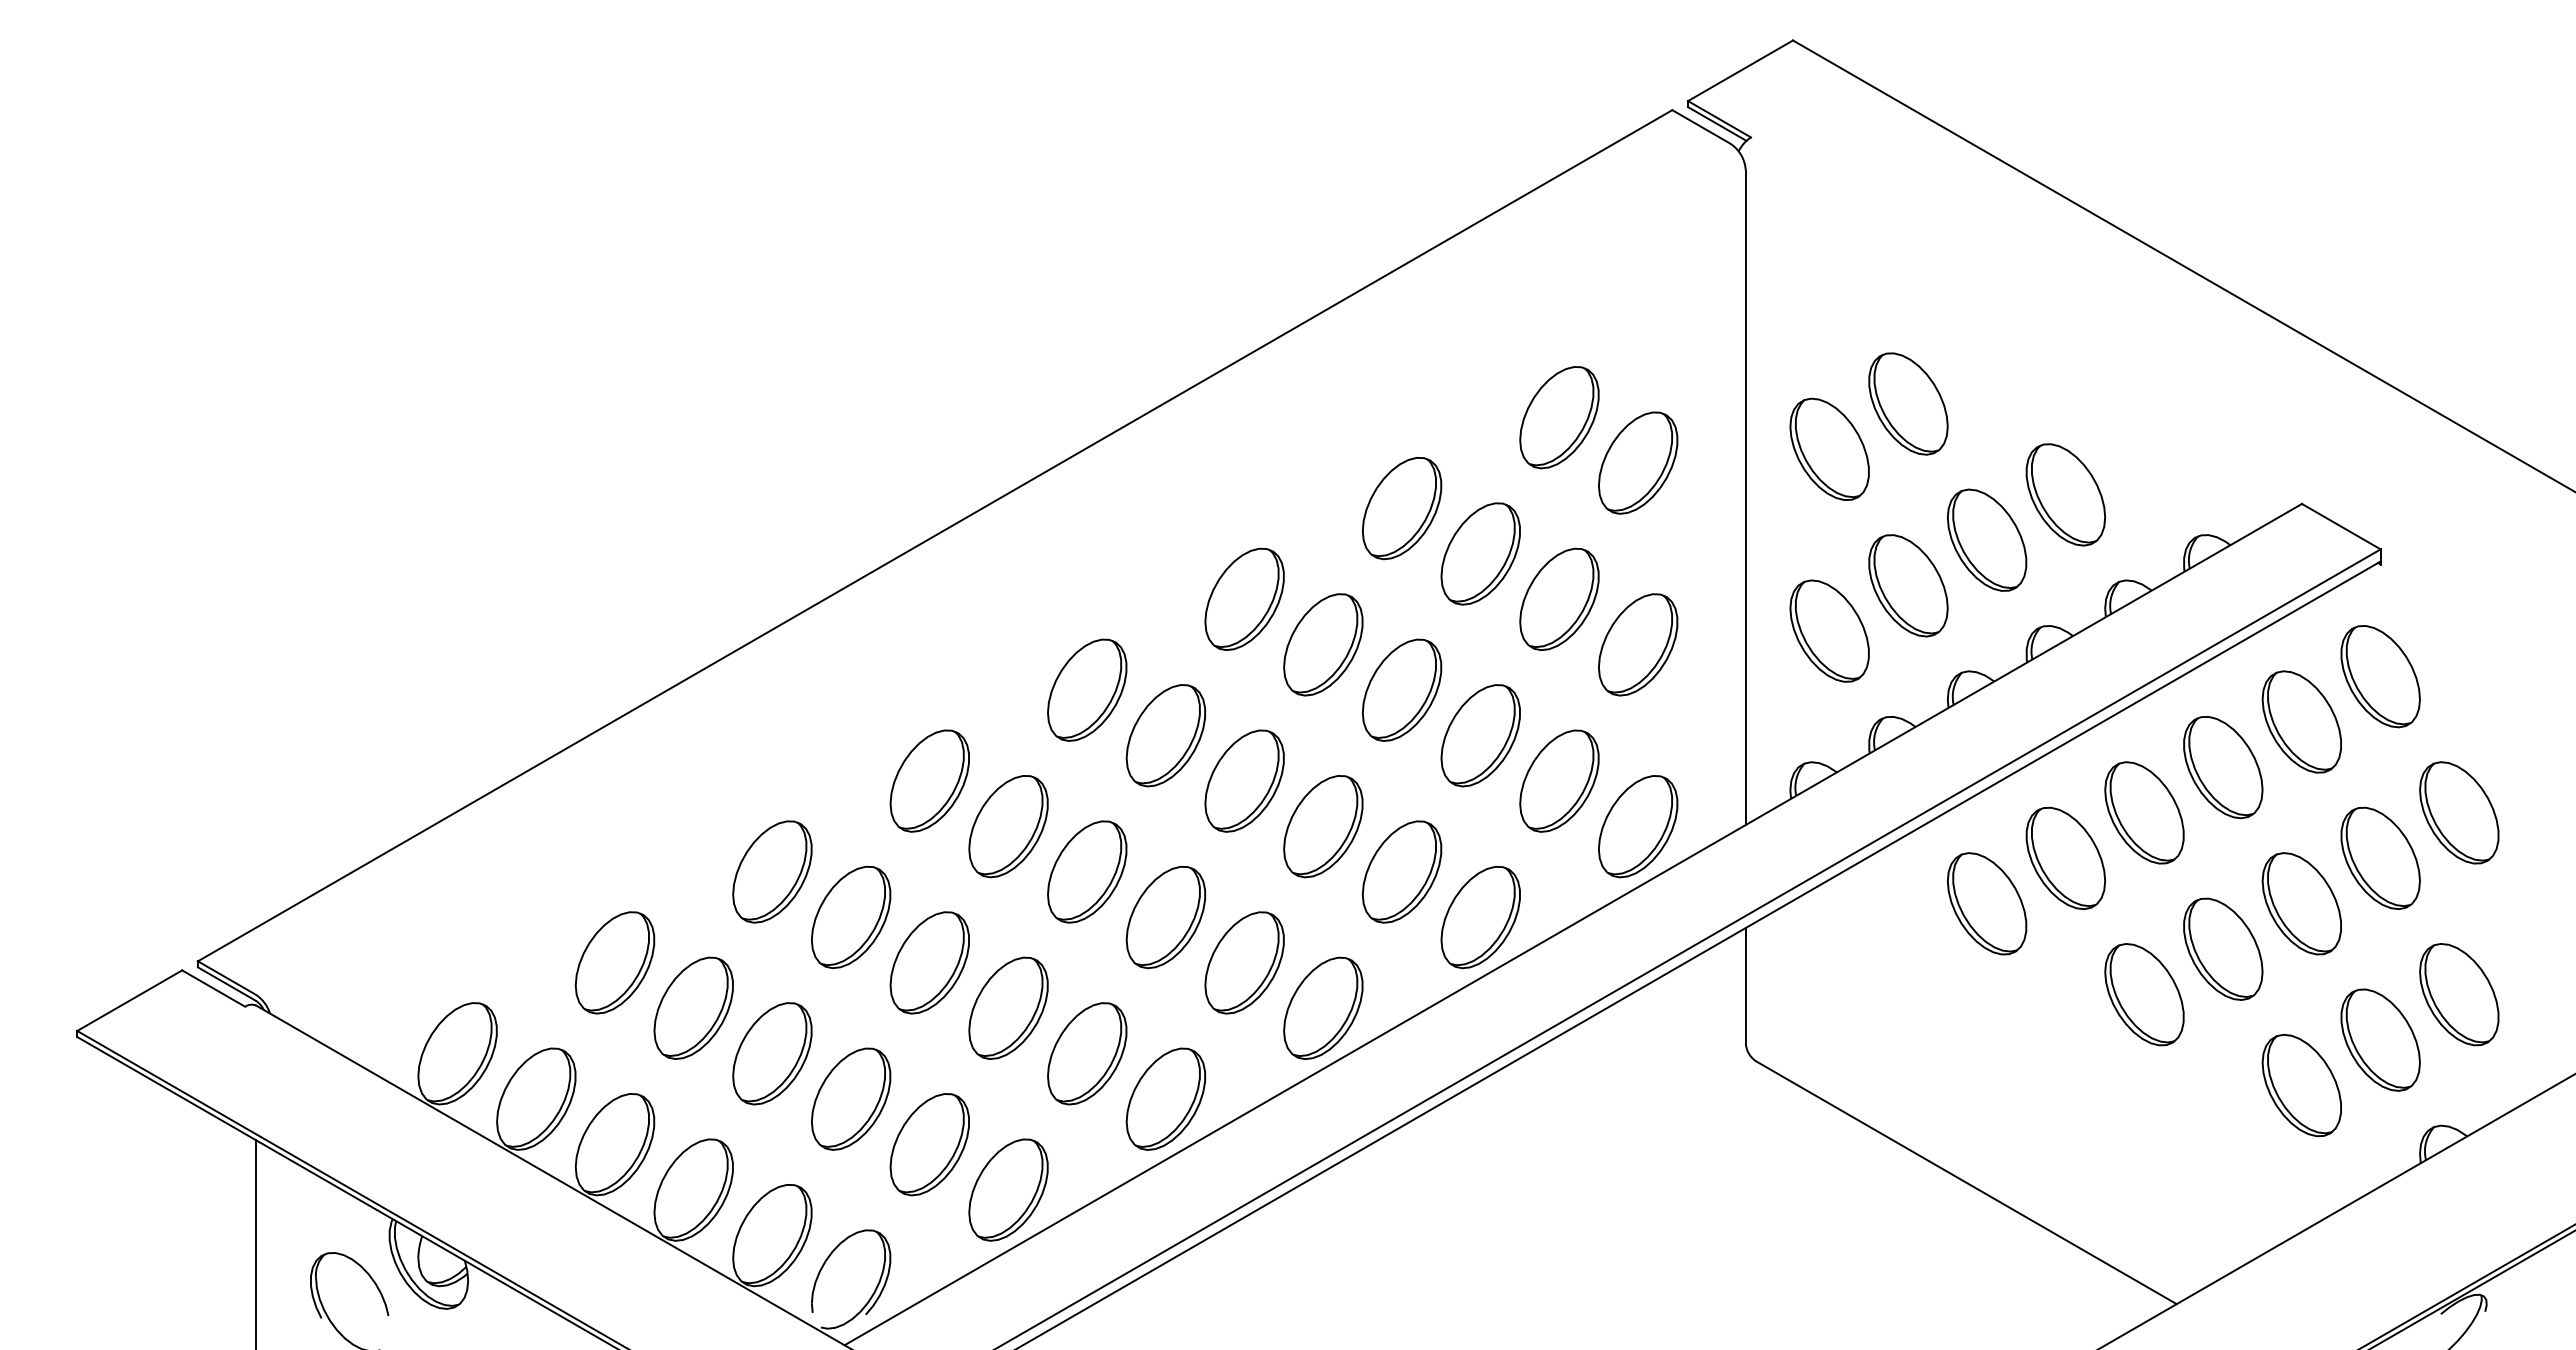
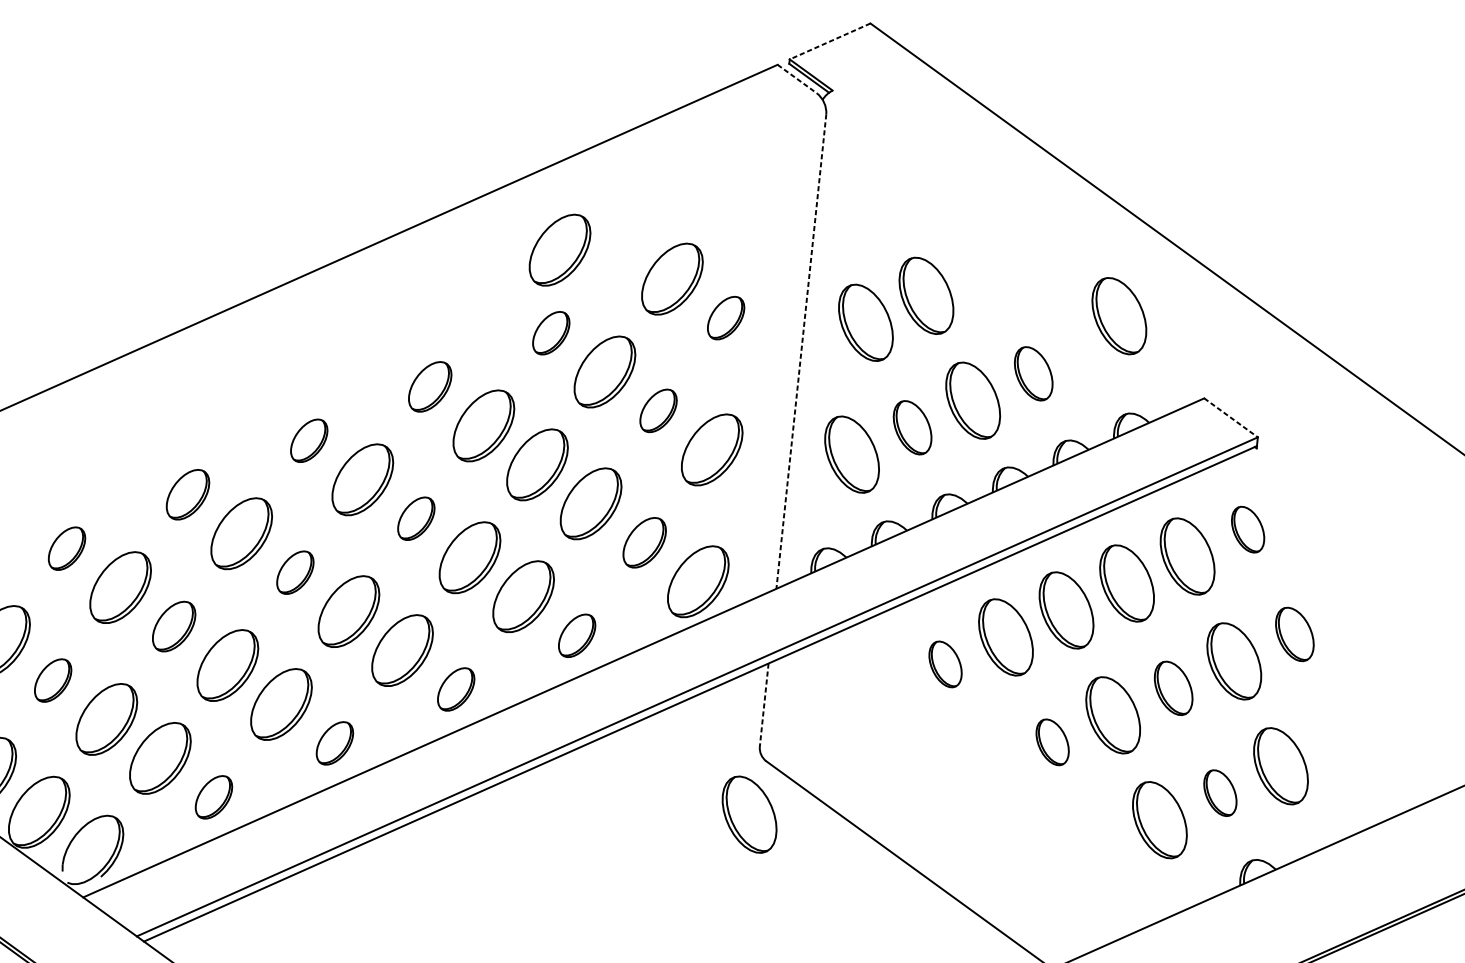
line: (1740, 70) -> (830, 41), solid -> dashed
line: (1701, 127) -> (797, 79), solid -> dashed
part: (1401, 393) -> (559, 249), added
part: (2174, 403) -> (1119, 315), added
part: (1638, 462) -> (726, 317), size x0.6
part: (2065, 494) -> (1033, 373), size x0.7
line: (1745, 498) -> (801, 352), solid -> dashed
part: (1401, 508) -> (550, 333), size x0.6
line: (2341, 526) -> (1231, 417), solid -> dashed
part: (1908, 585) -> (912, 427), size x0.7
part: (1244, 598) -> (430, 386), size x0.7
part: (1559, 598) -> (658, 410), size x0.6
part: (2380, 676) -> (1248, 529), size x0.6
part: (1087, 689) -> (309, 440), size x0.6
part: (929, 780) -> (187, 494), size x0.7
part: (1244, 780) -> (416, 518), size x0.6
part: (1559, 780) -> (644, 542), size x0.7
part: (2459, 812) -> (1294, 634), size x0.7
part: (772, 871) -> (67, 548), size x0.6
part: (1087, 871) -> (295, 572), size x0.6
part: (1987, 903) -> (945, 664), size x0.6
part: (2301, 903) -> (1173, 688), size x0.7
part: (1480, 917) -> (577, 635), size x0.6
part: (929, 962) -> (173, 626), size x0.7
line: (1745, 985) -> (764, 705), solid -> dashed
part: (2144, 994) -> (1052, 742), size x0.6
part: (1323, 1007) -> (456, 688), size x0.6
part: (2380, 1039) -> (1220, 792), size x0.6
part: (772, 1053) -> (53, 680), size x0.6
part: (1165, 1098) -> (334, 742), size x0.6
part: (1741, 1136) -> (749, 814), added
part: (1008, 1189) -> (213, 796), size x0.6

